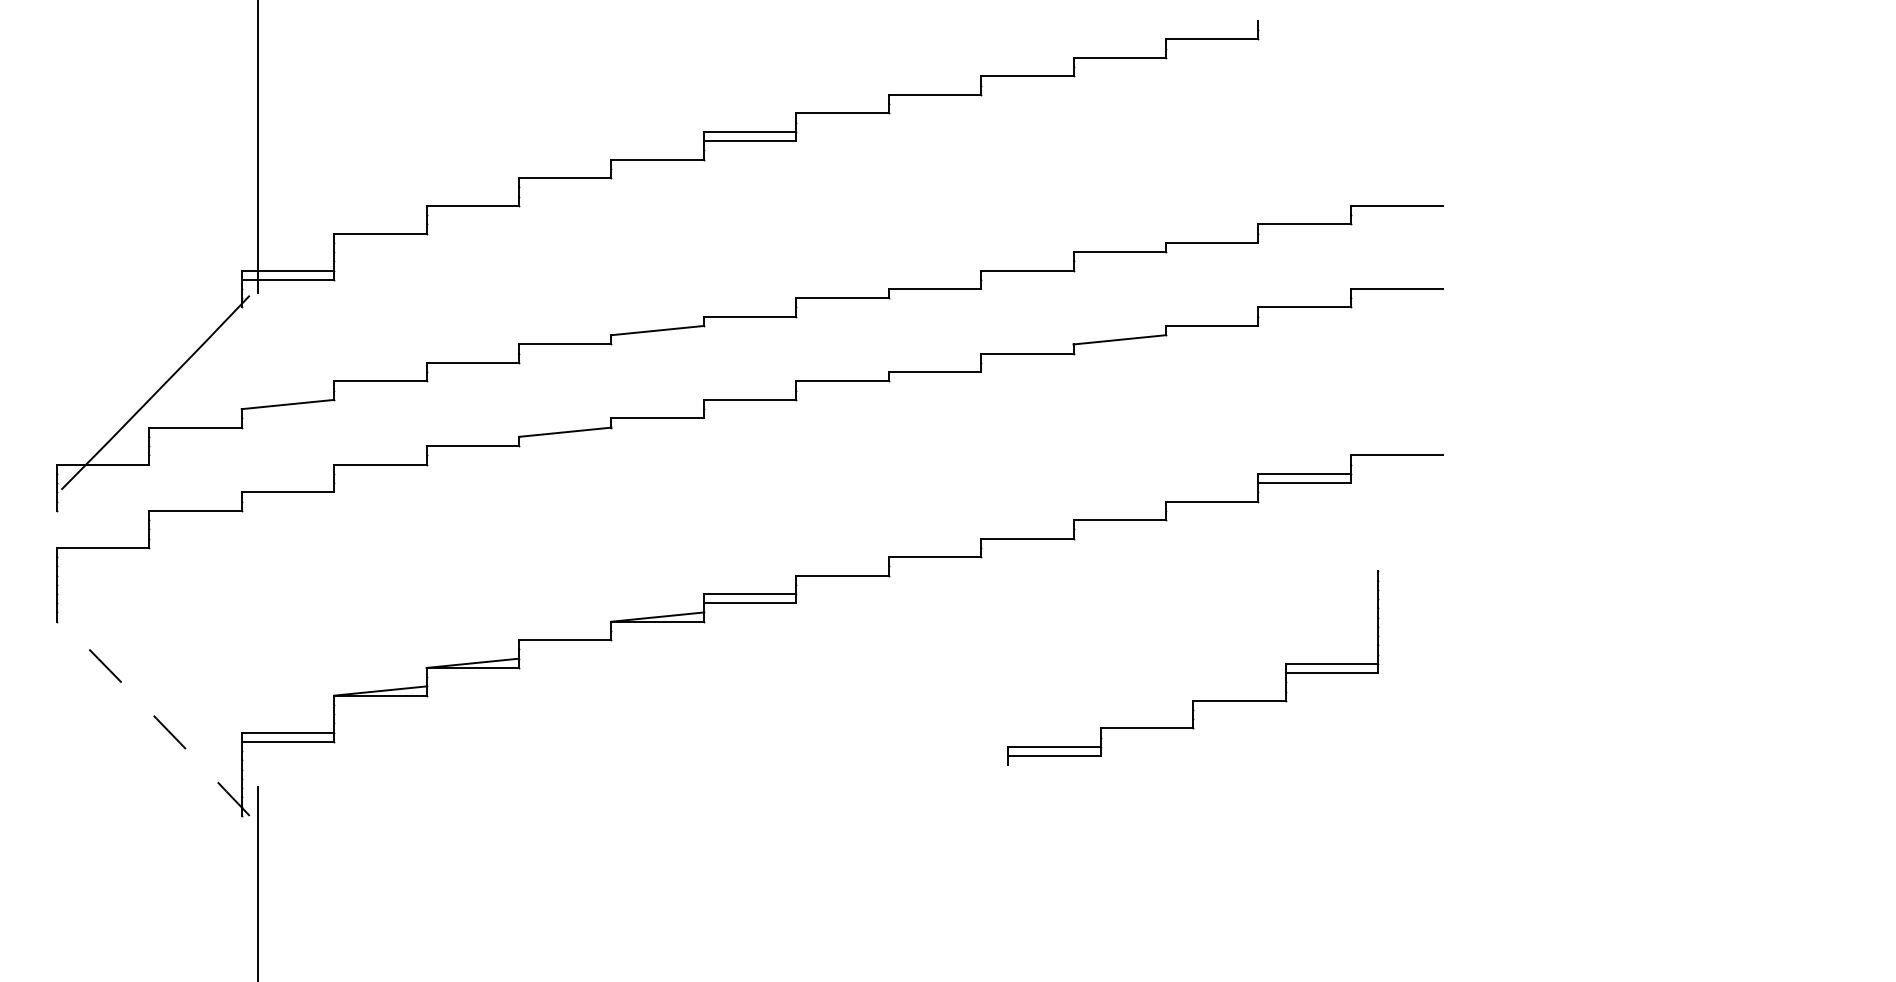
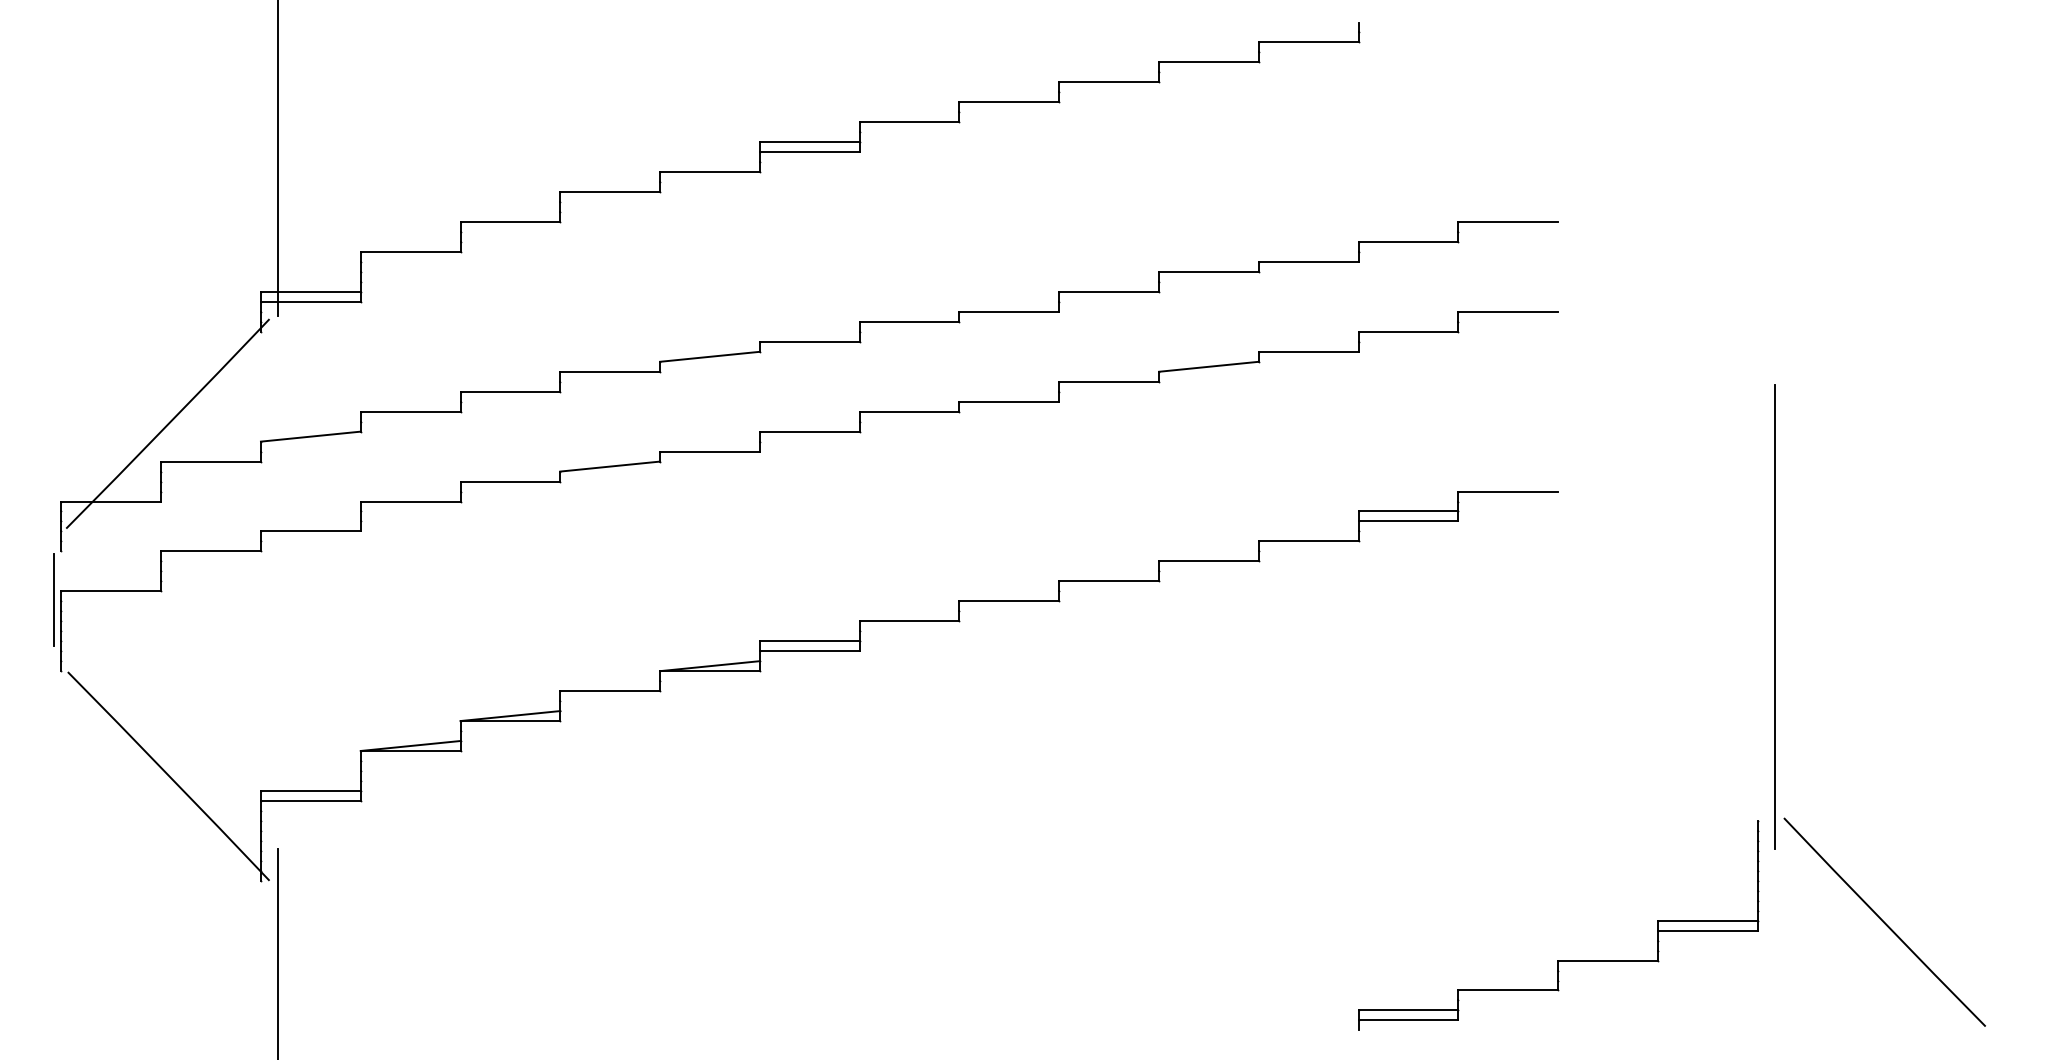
line: (49, 555) -> (53, 599), added
line: (1644, 571) -> (1775, 616), added
part: (1193, 700) -> (1558, 960), moved
arc: (156, 718) -> (168, 775), dashed -> solid
line: (1745, 854) -> (1884, 922), added

